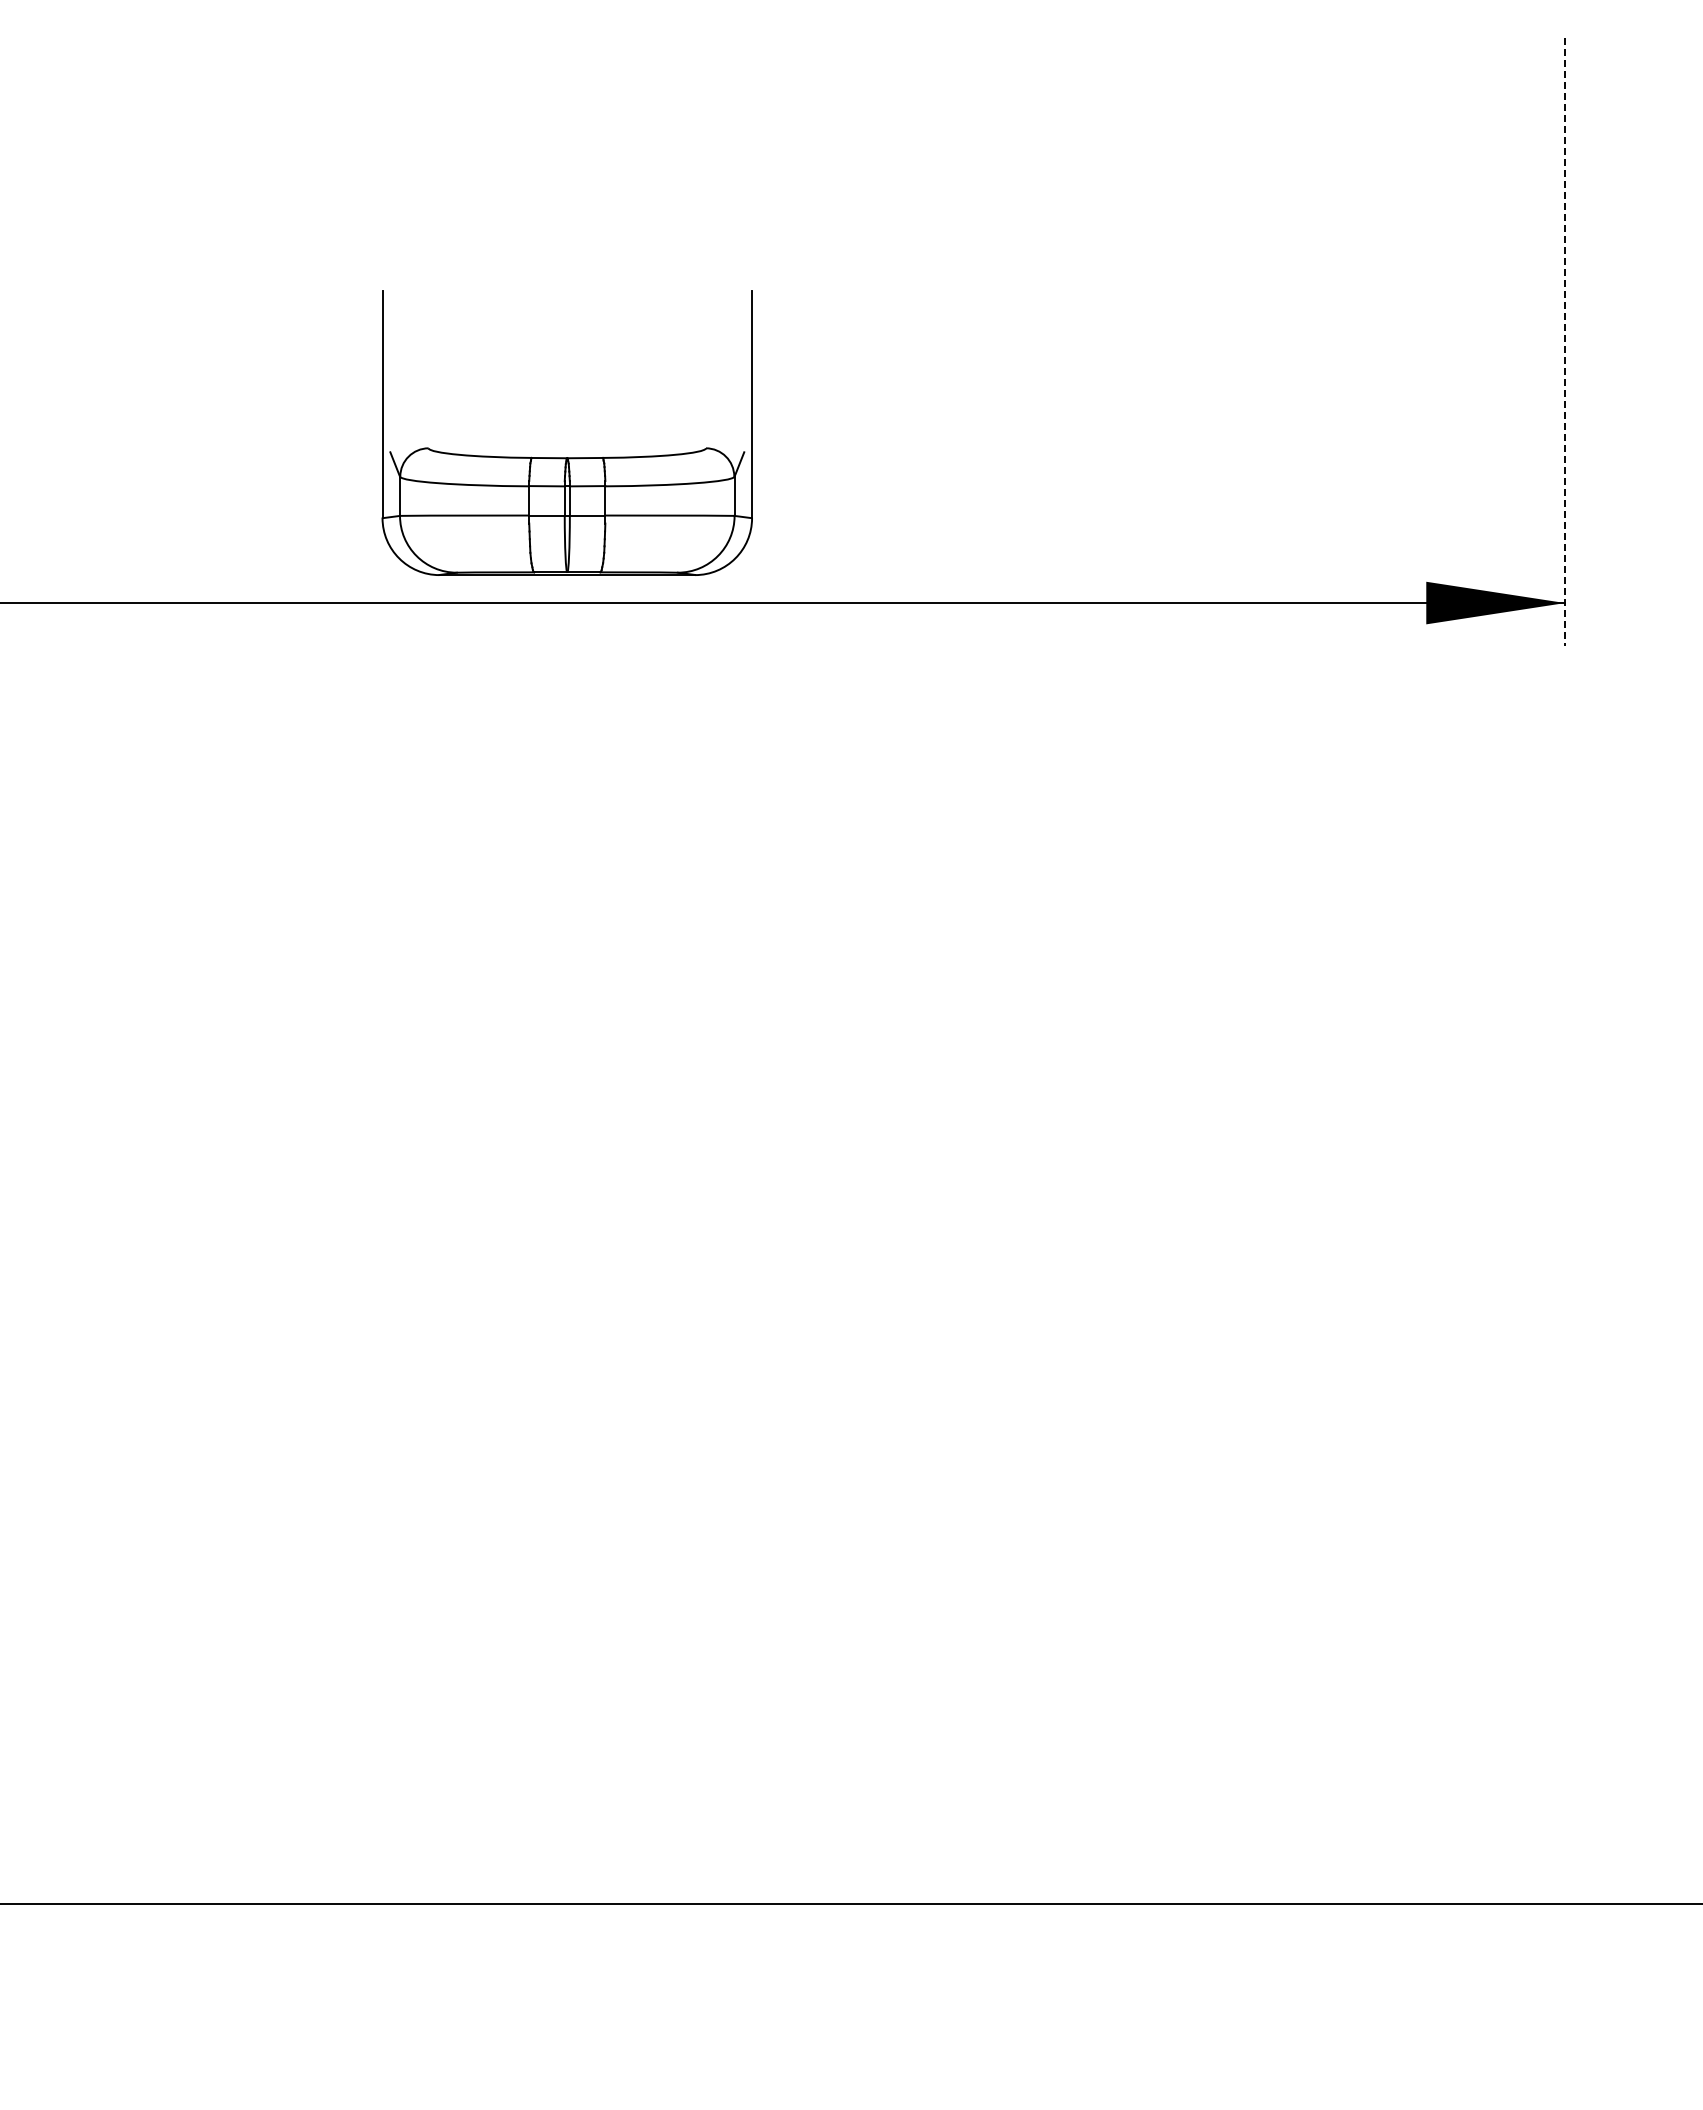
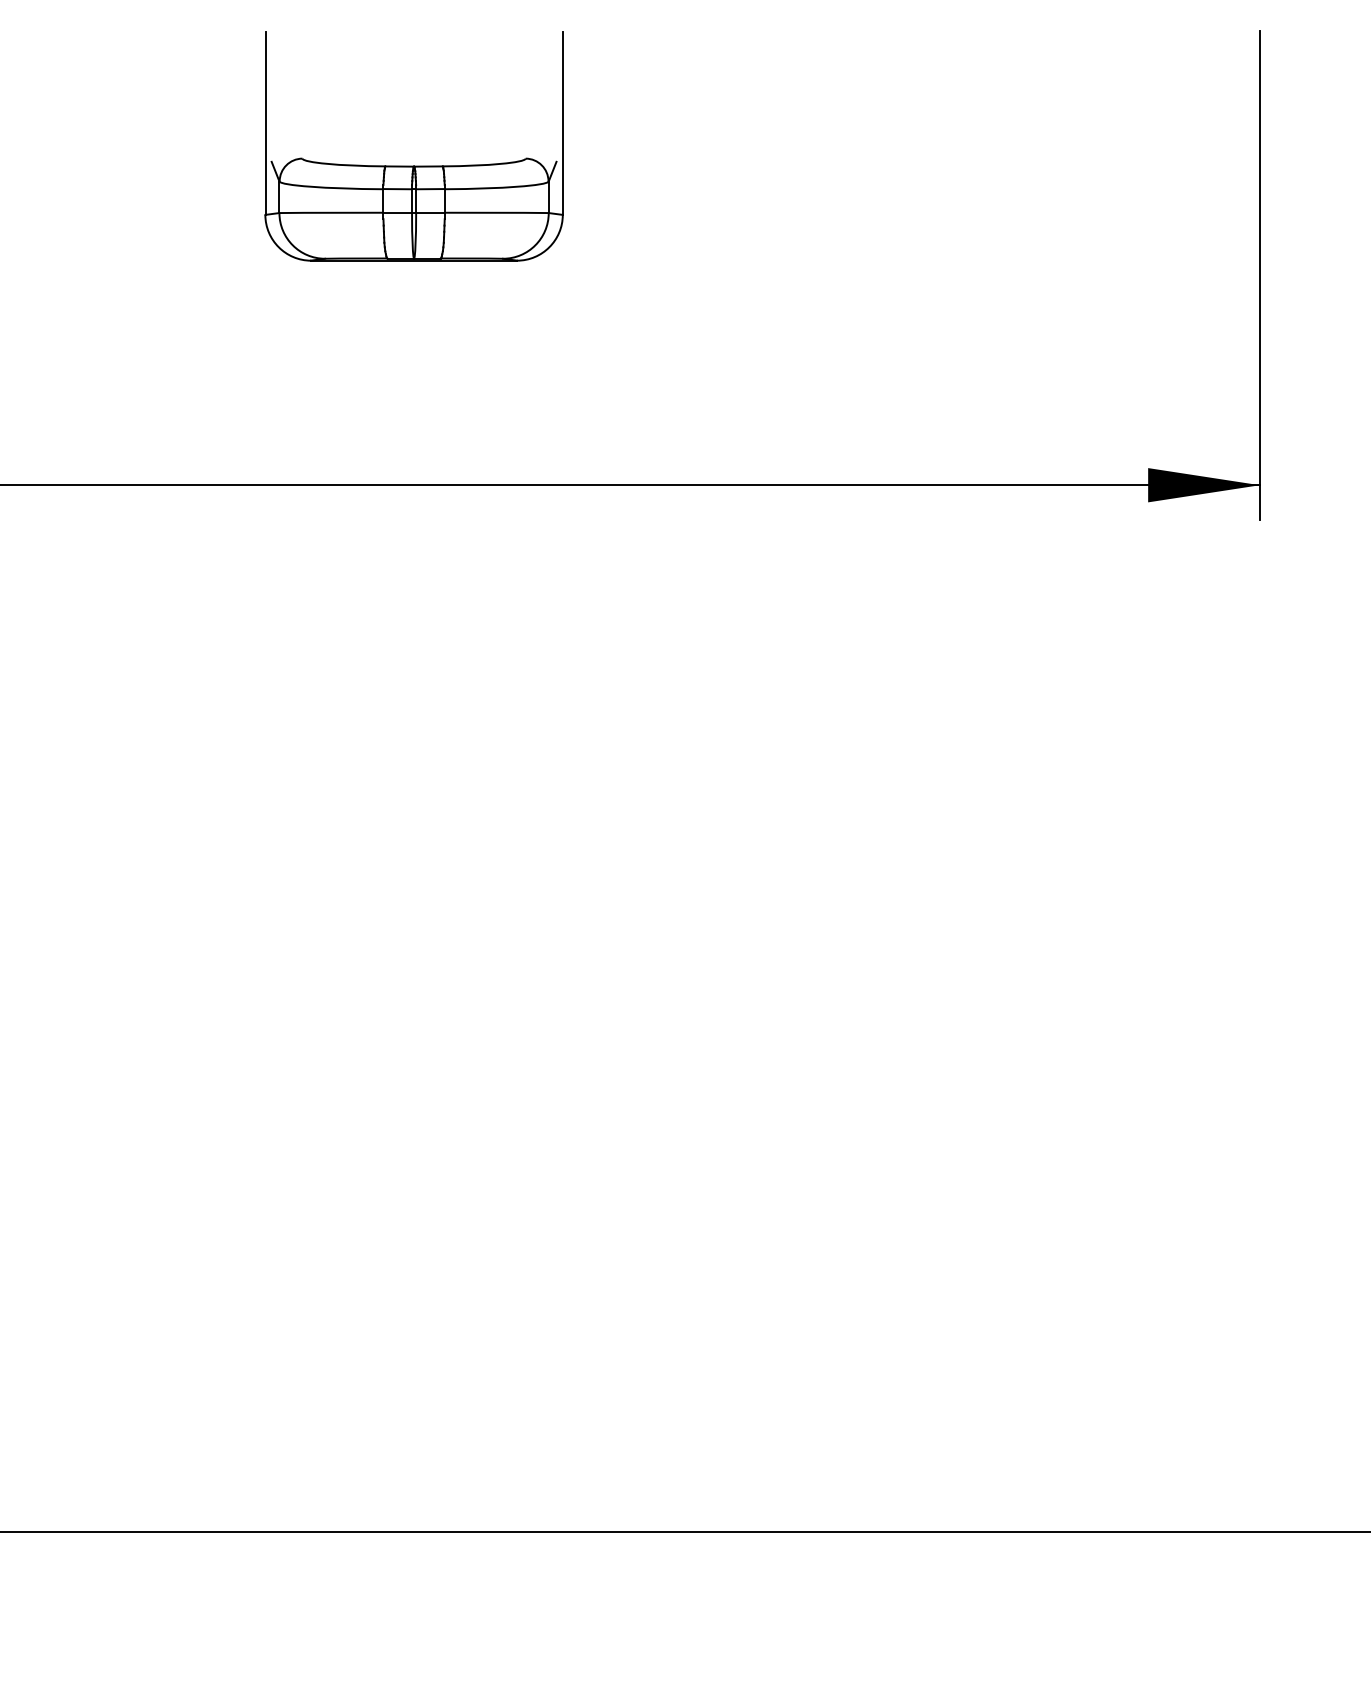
line: (1565, 341) -> (1260, 274), dashed -> solid
part: (566, 457) -> (413, 166), moved

